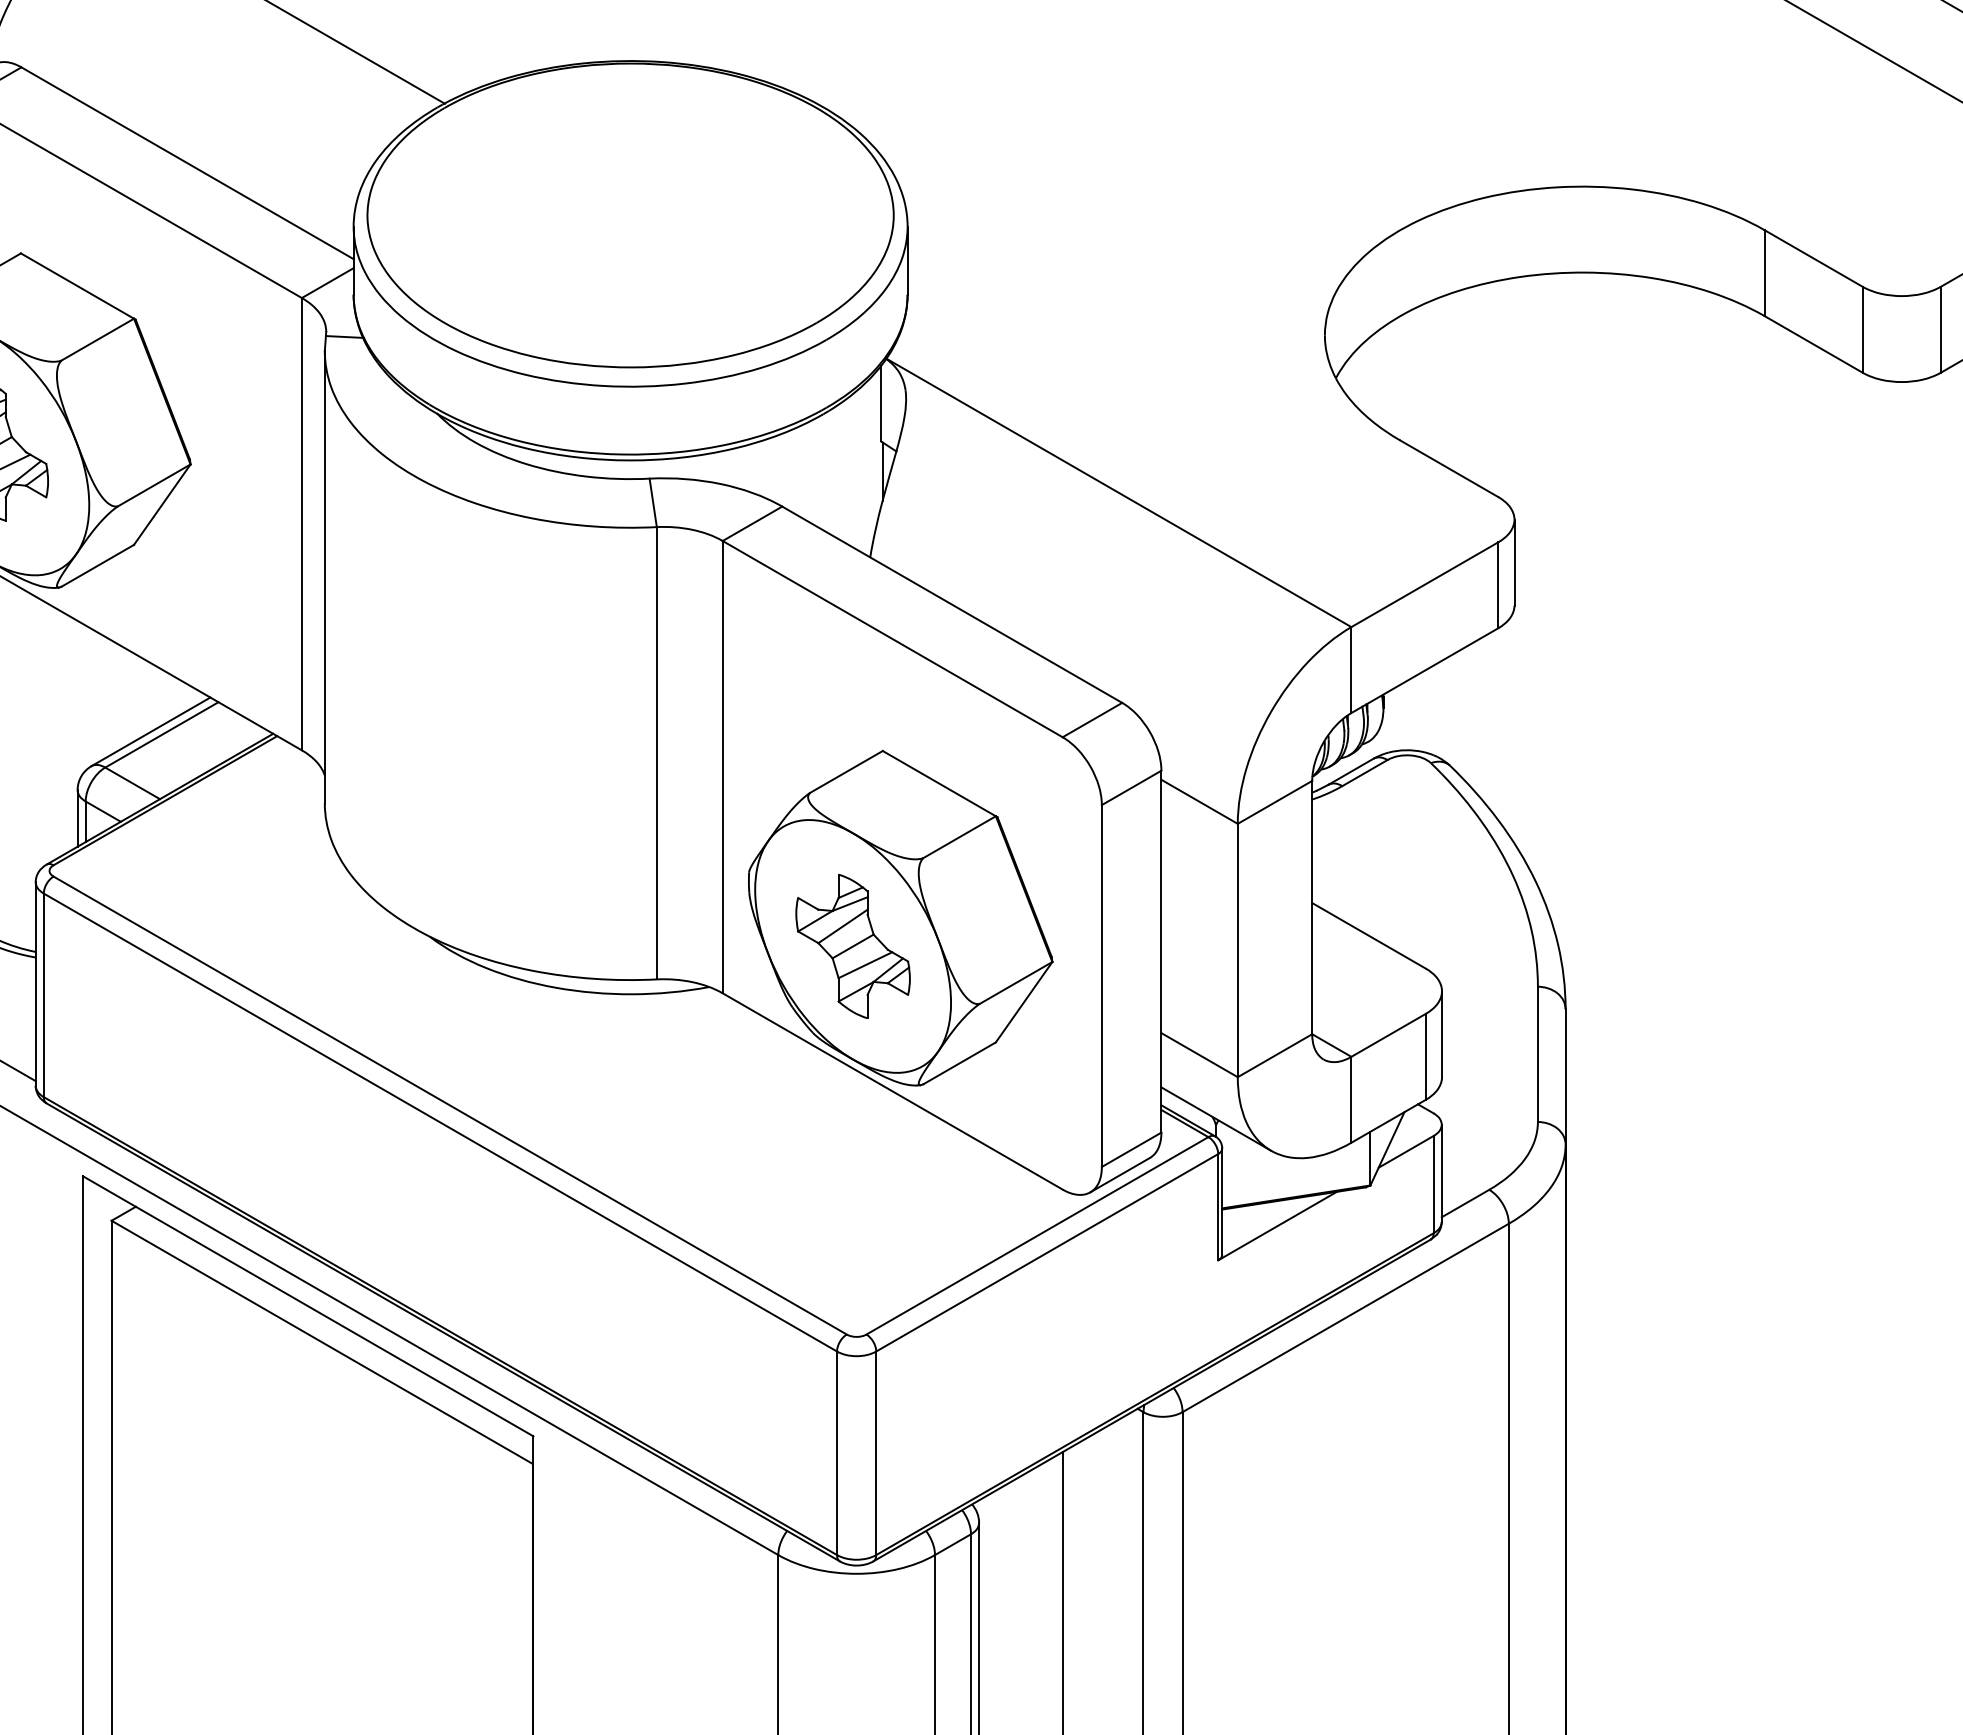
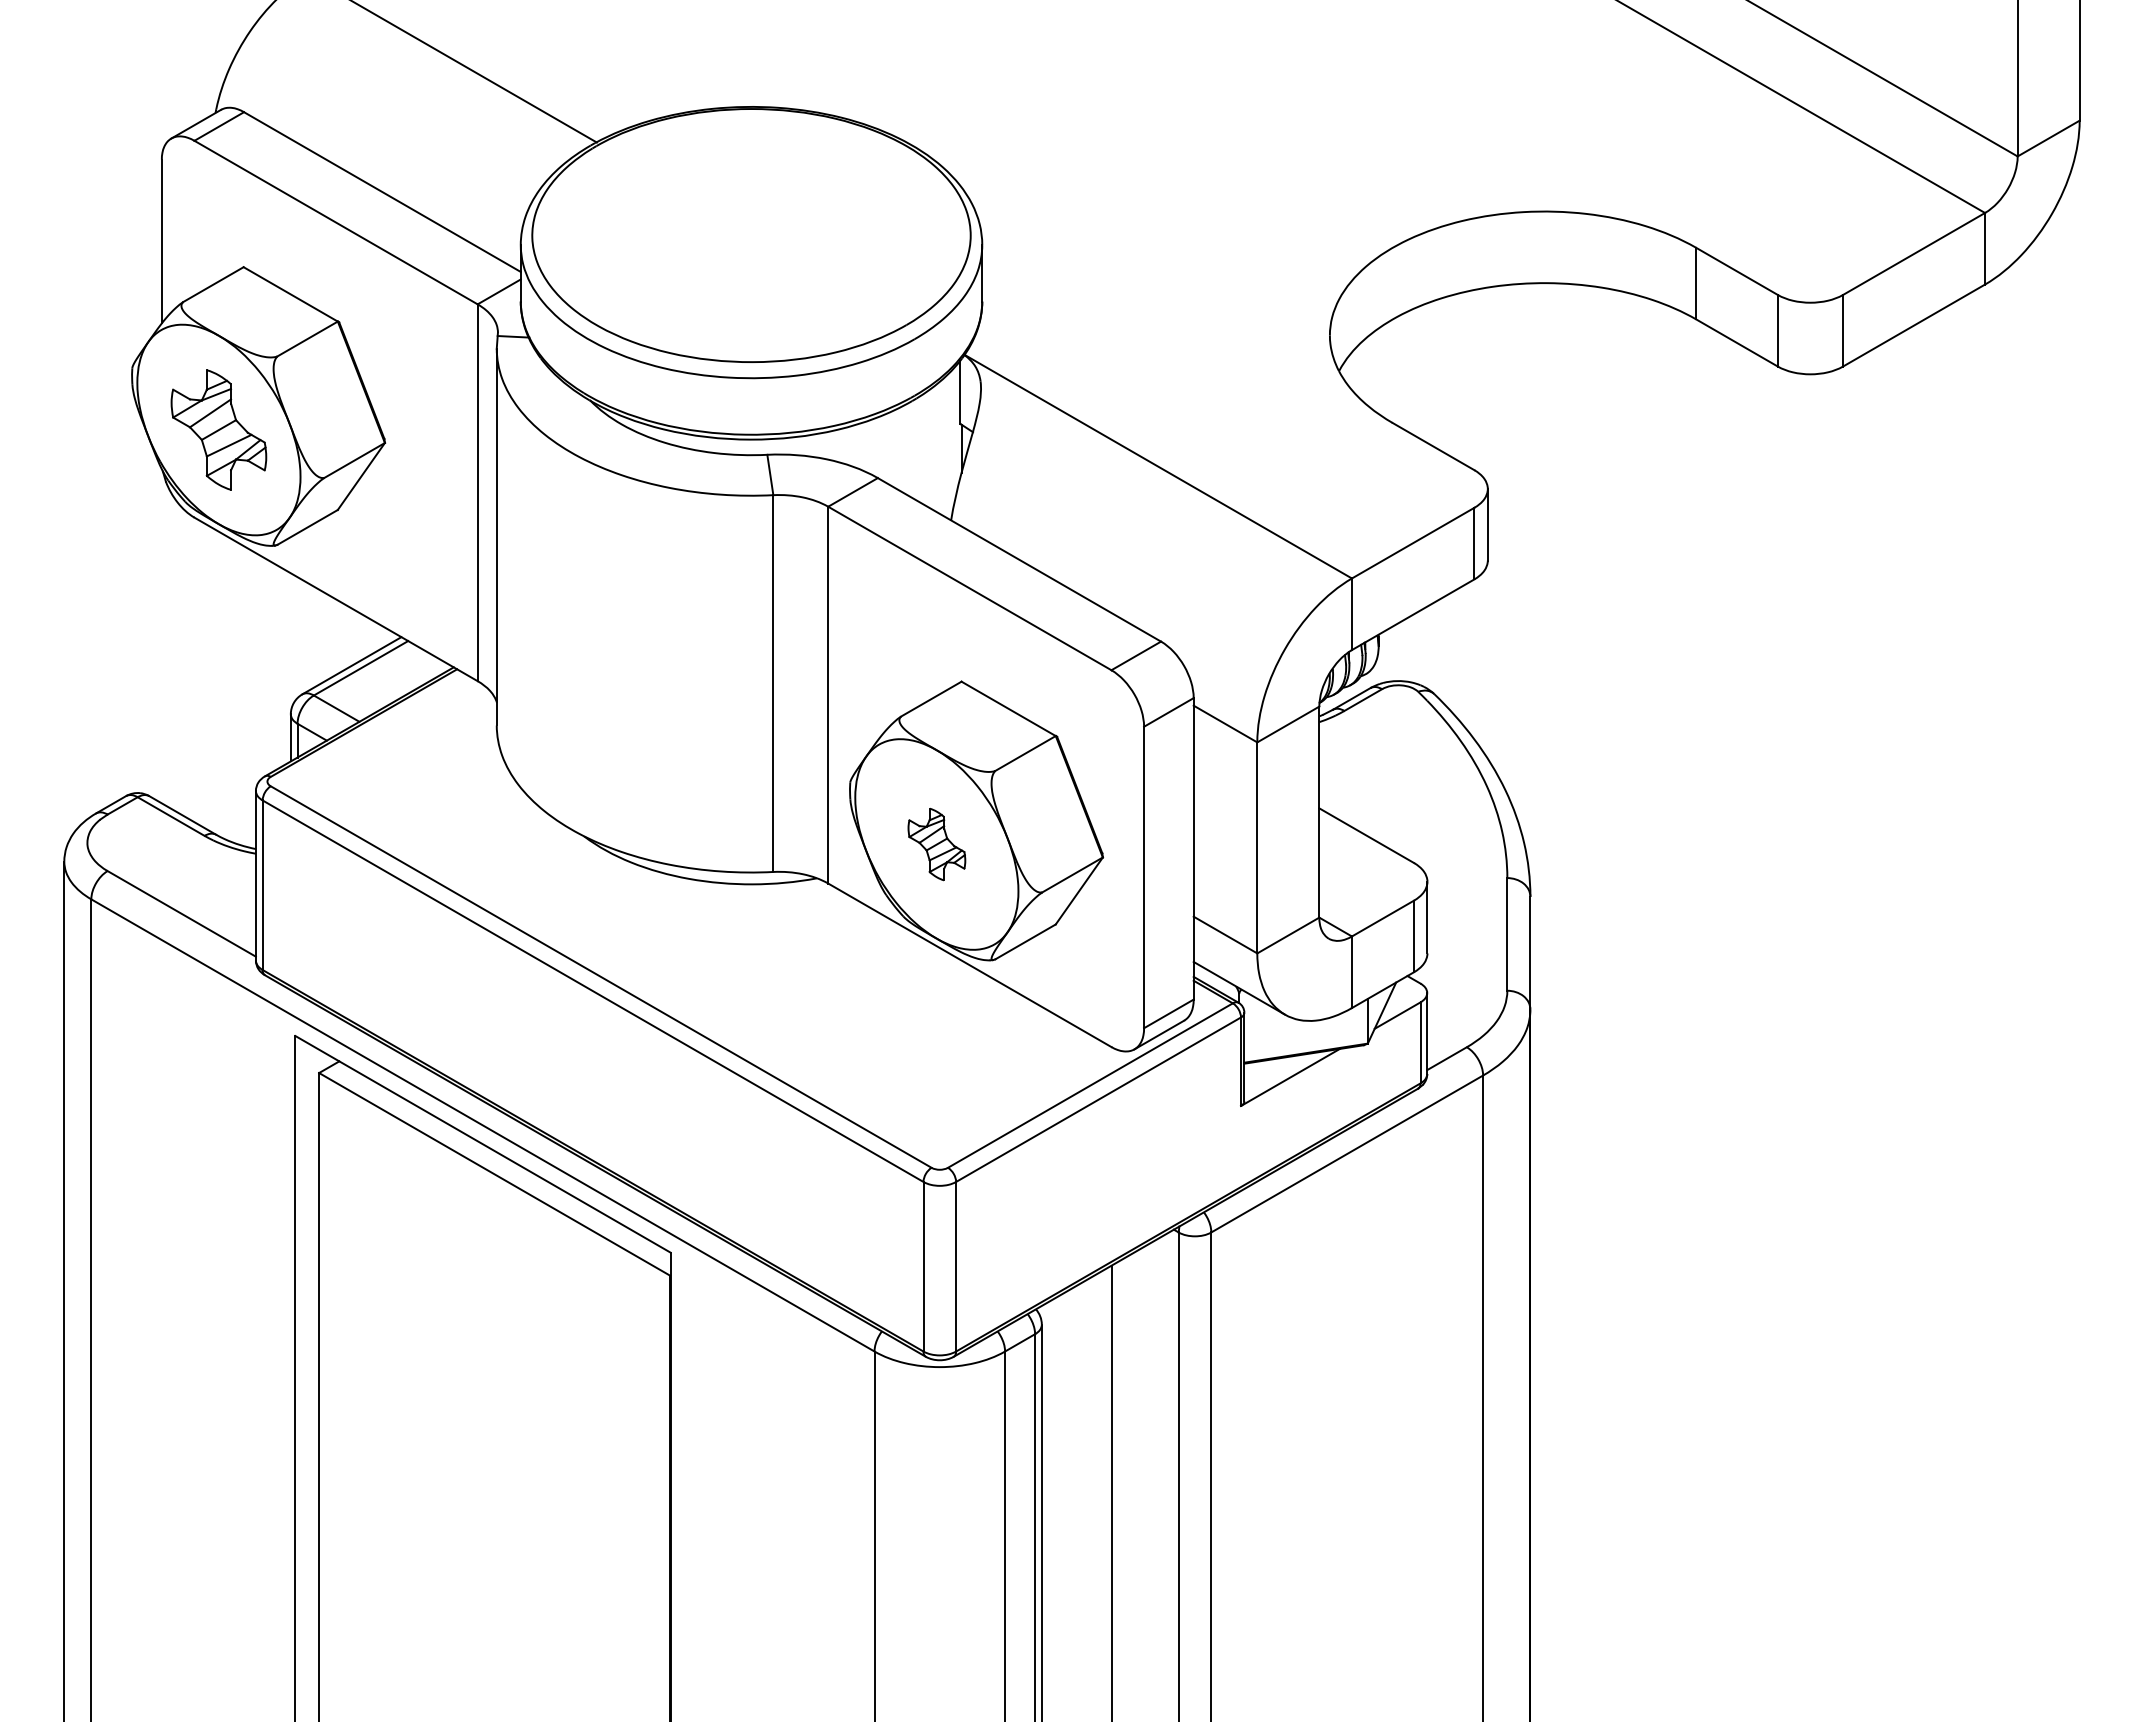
part: (852, 946) -> (936, 844), size x0.6

